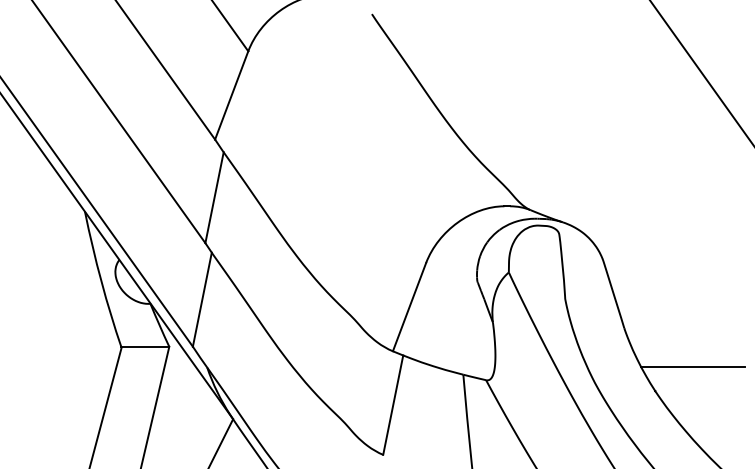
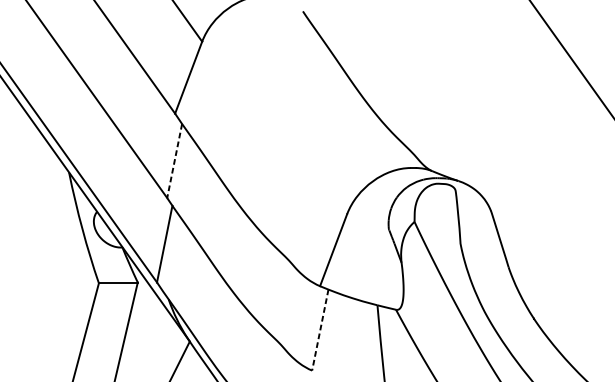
line: (214, 198) -> (174, 161), solid -> dashed
line: (692, 367) -> (564, 299), removed
line: (393, 405) -> (320, 330), solid -> dashed

